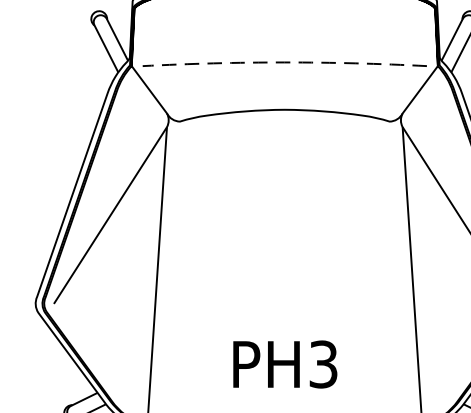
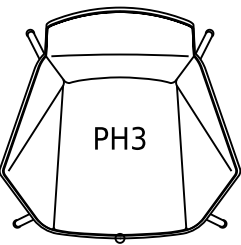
line: (285, 62) -> (120, 54), dashed -> solid
text: (285, 362) -> (120, 137), moved

